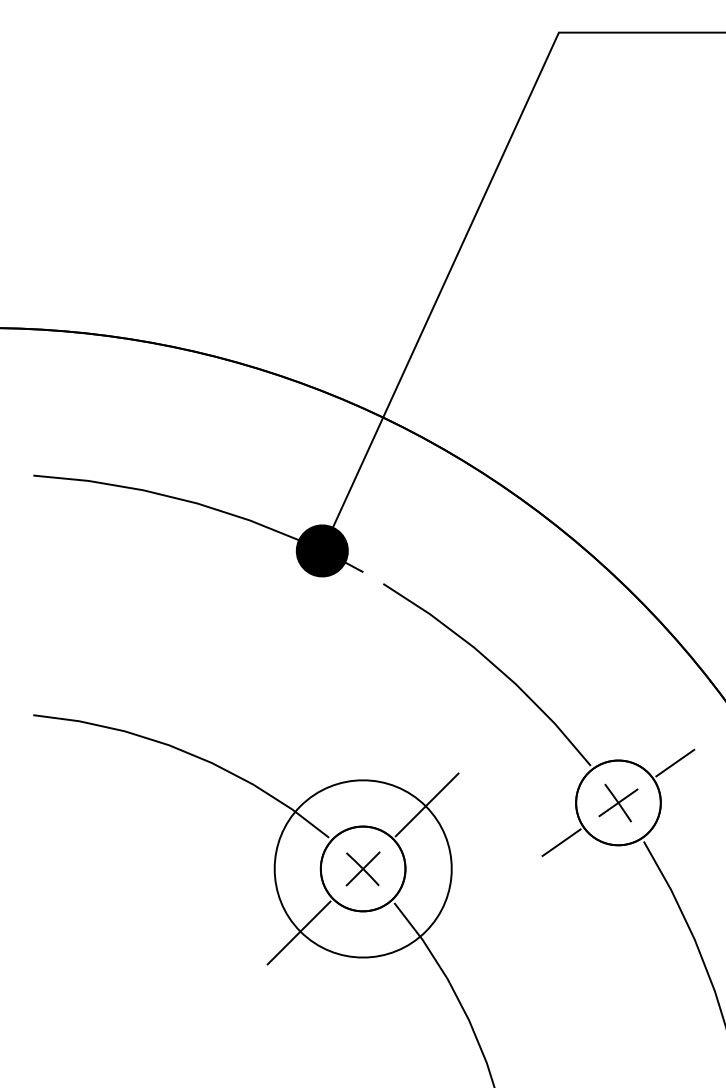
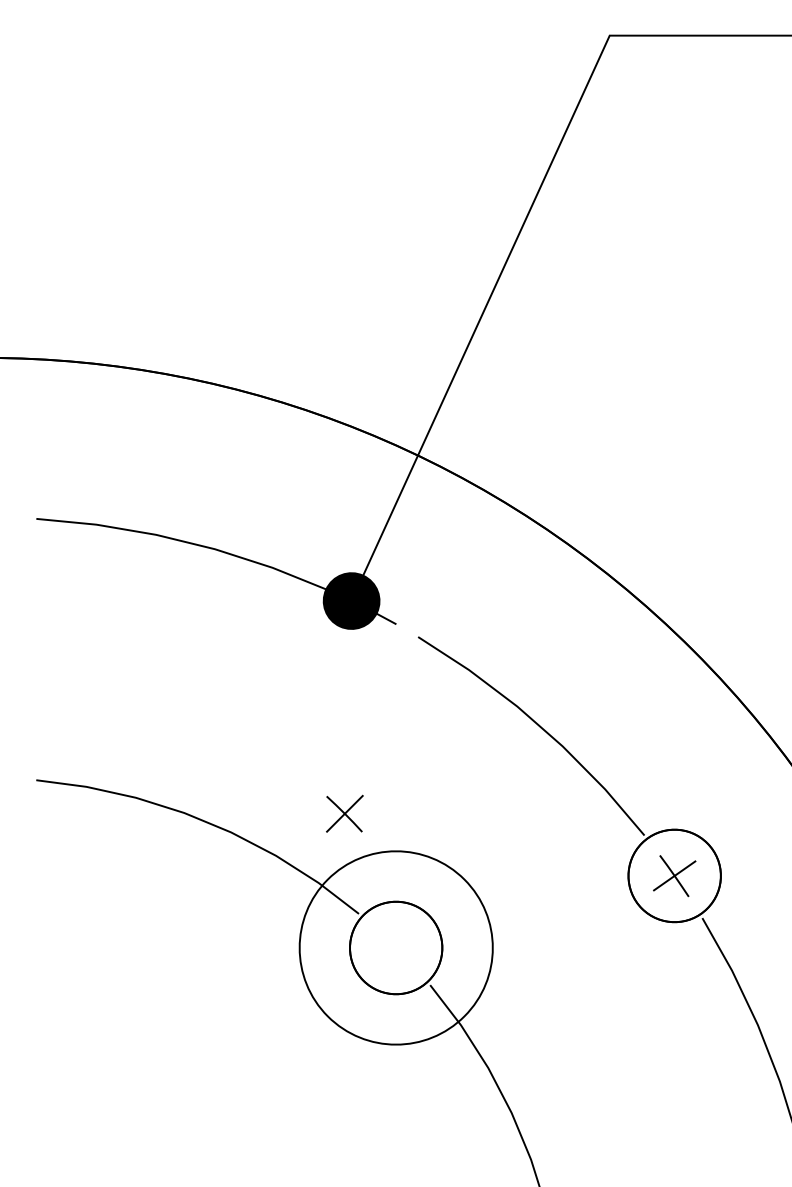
line: (675, 762) -> (736, 831), removed
line: (426, 804) -> (465, 877), removed
line: (561, 842) -> (612, 919), removed
part: (362, 868) -> (344, 813), moved
line: (298, 932) -> (325, 1017), removed

